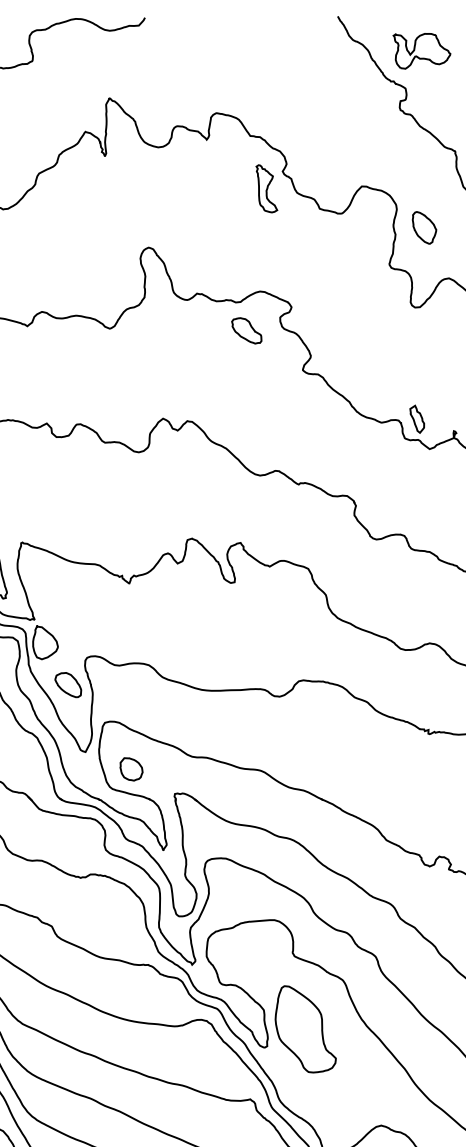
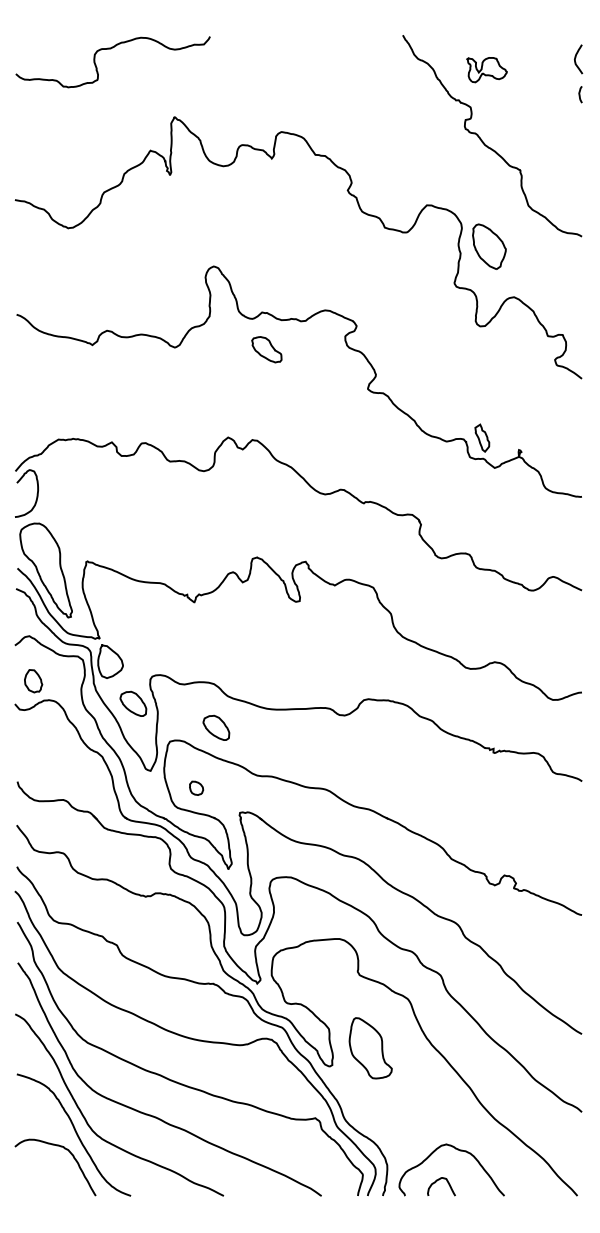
part: (421, 50) -> (486, 69), size x0.7
part: (266, 188) -> (331, 207), removed
part: (424, 227) -> (489, 246), size x1.4
part: (246, 330) -> (266, 349), moved
part: (151, 708) -> (216, 727), added
part: (131, 769) -> (196, 788), size x0.6
part: (305, 1029) -> (370, 1048), size x0.7

